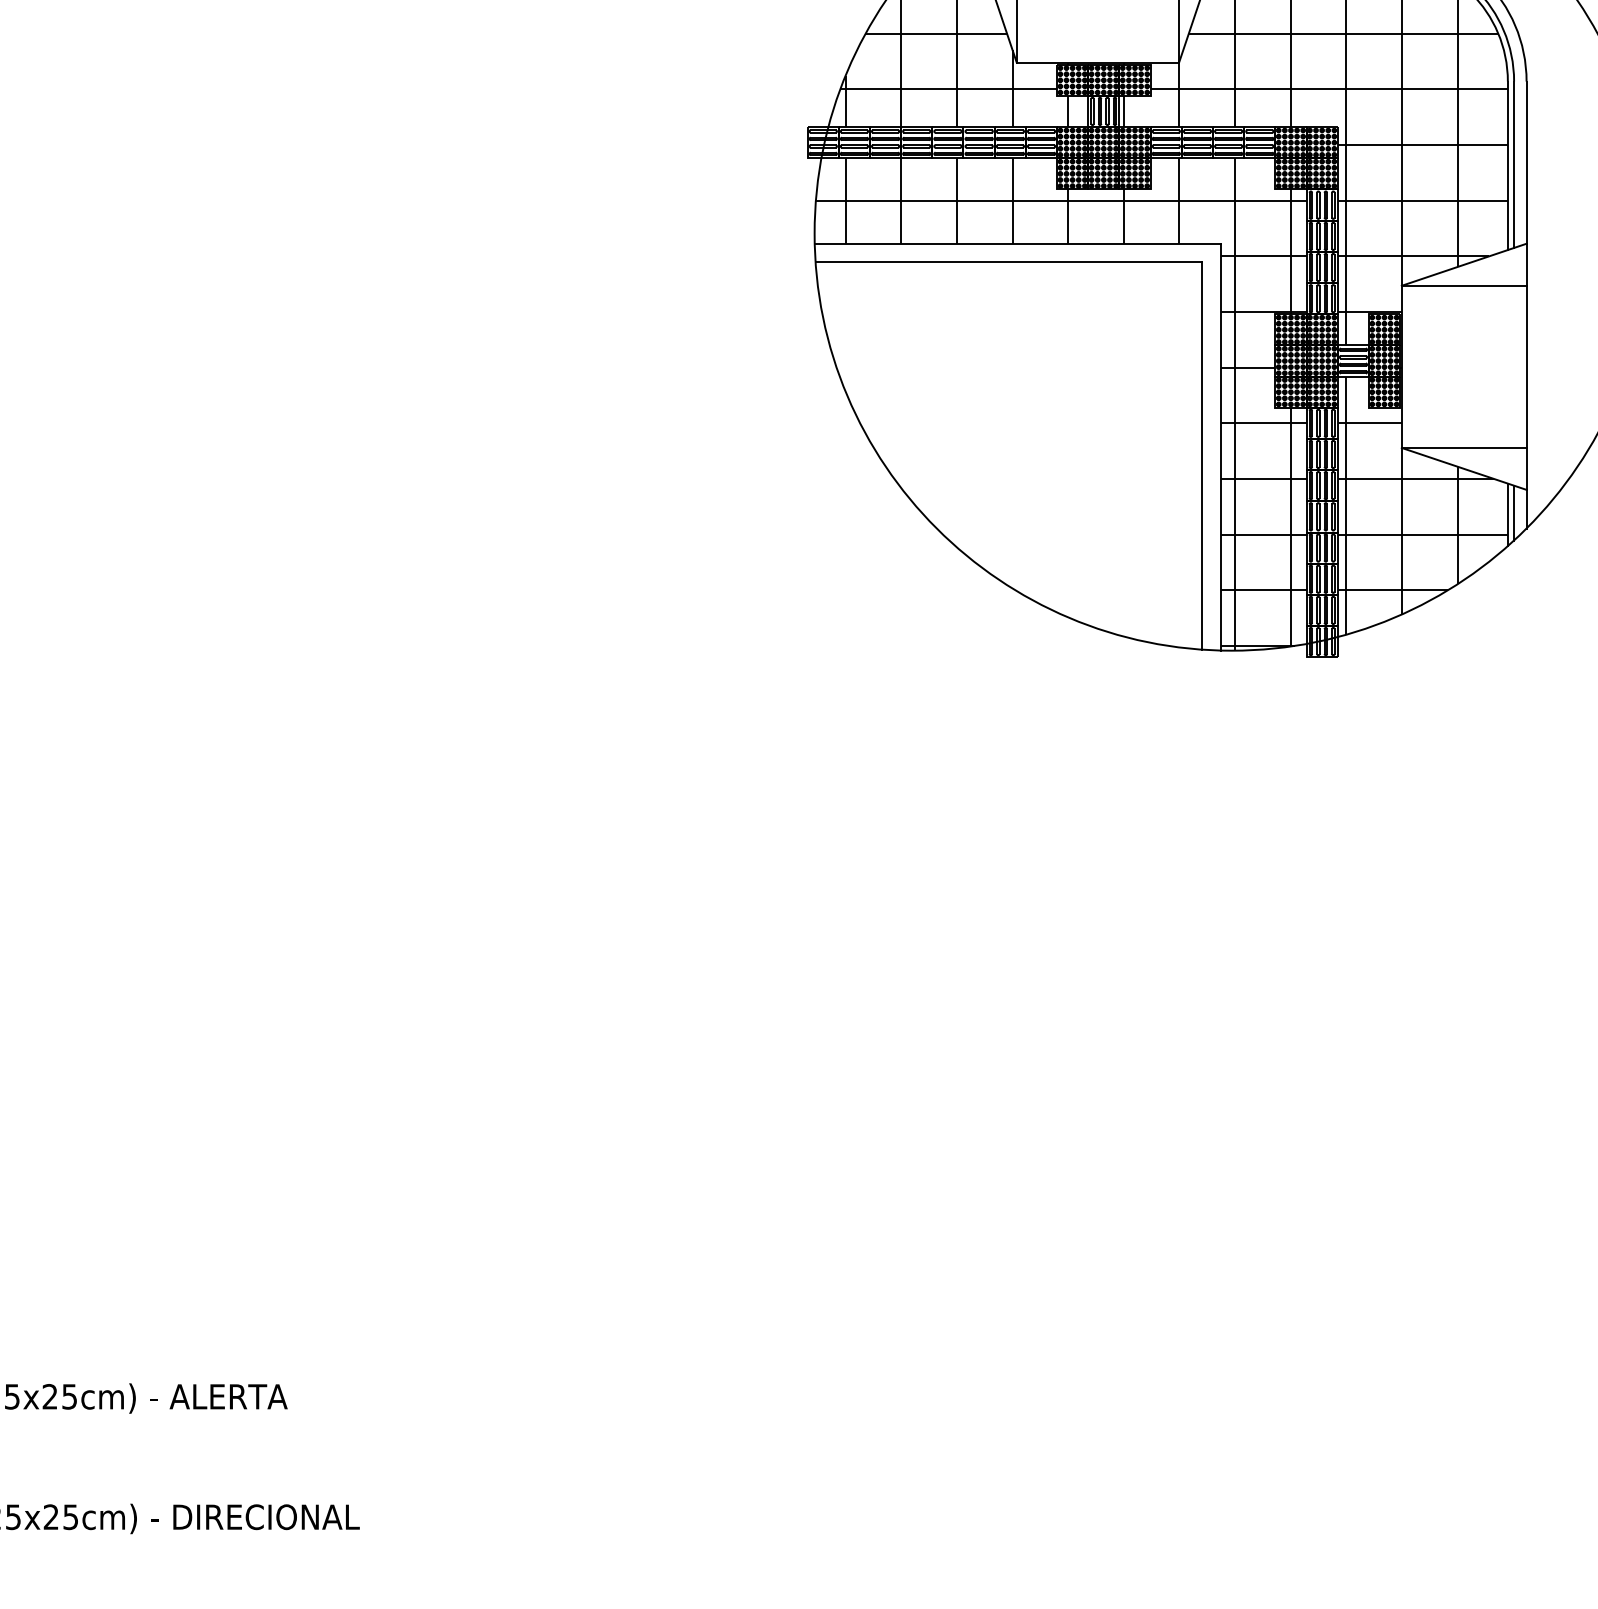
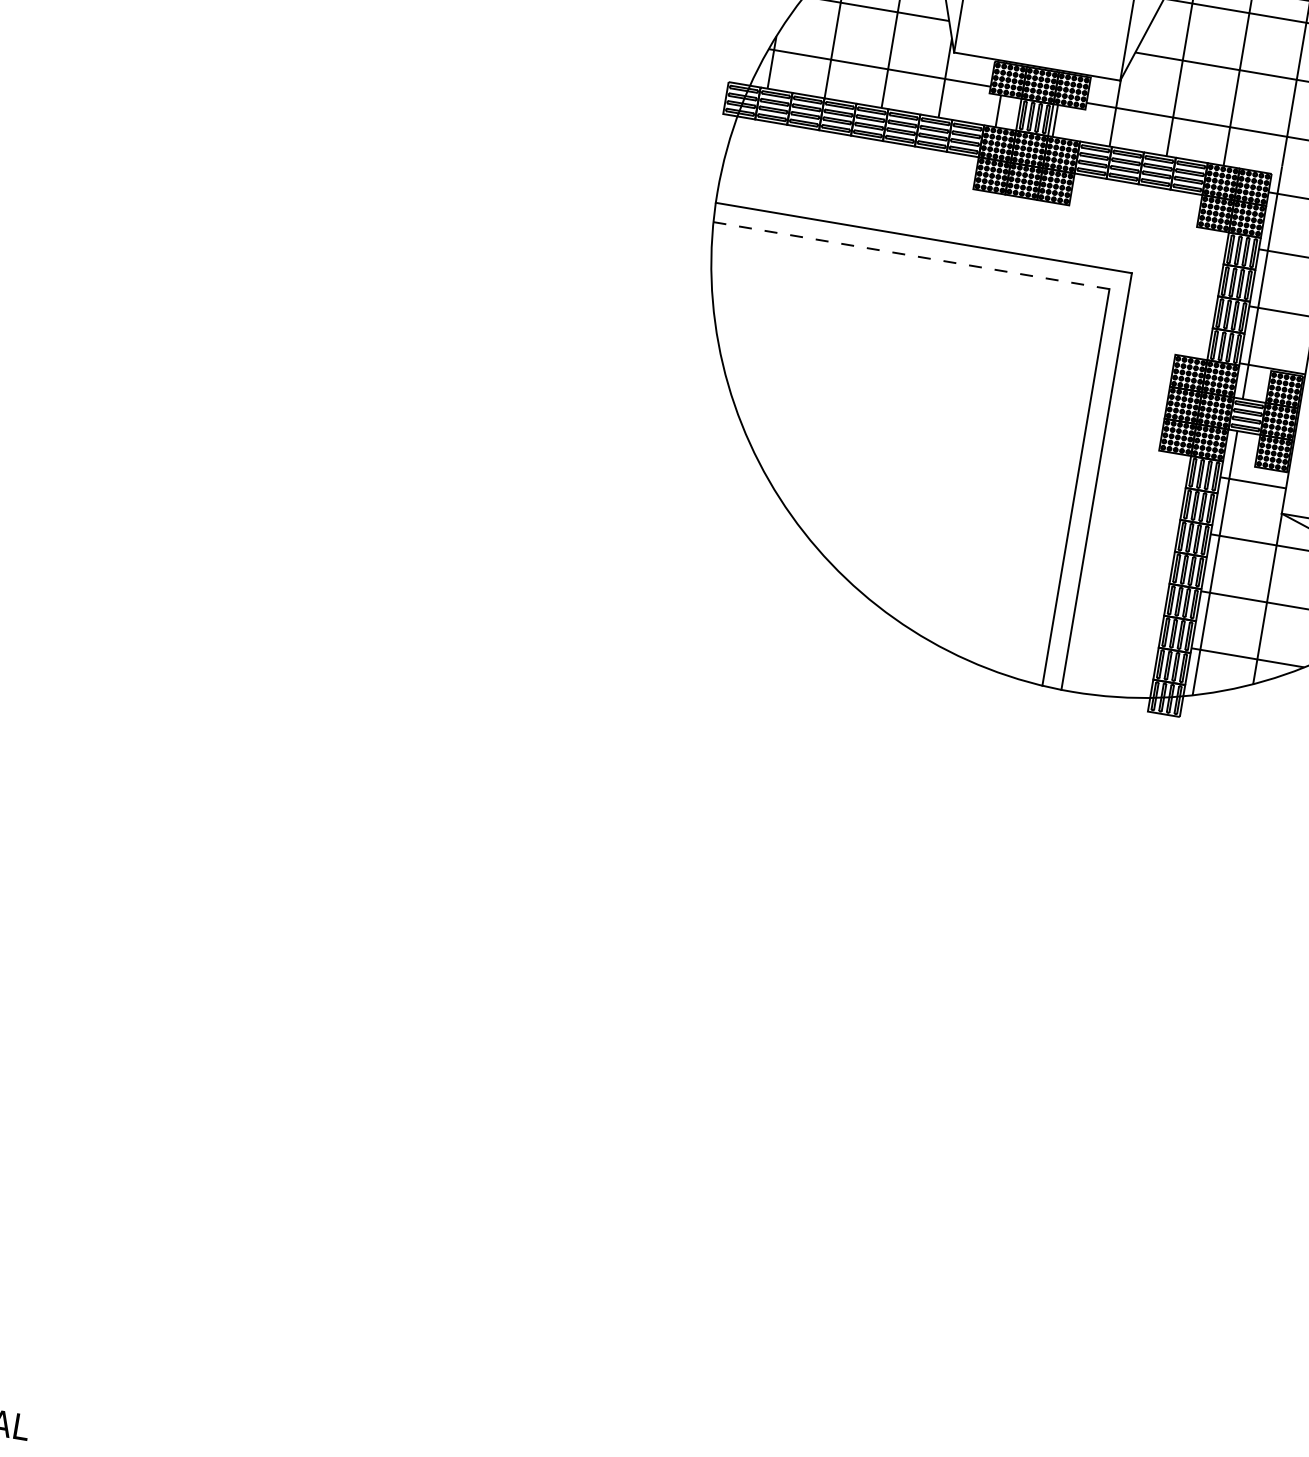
line: (1009, 262) -> (912, 255), solid -> dashed
hatch: (1060, 404) -> (939, 410), removed

